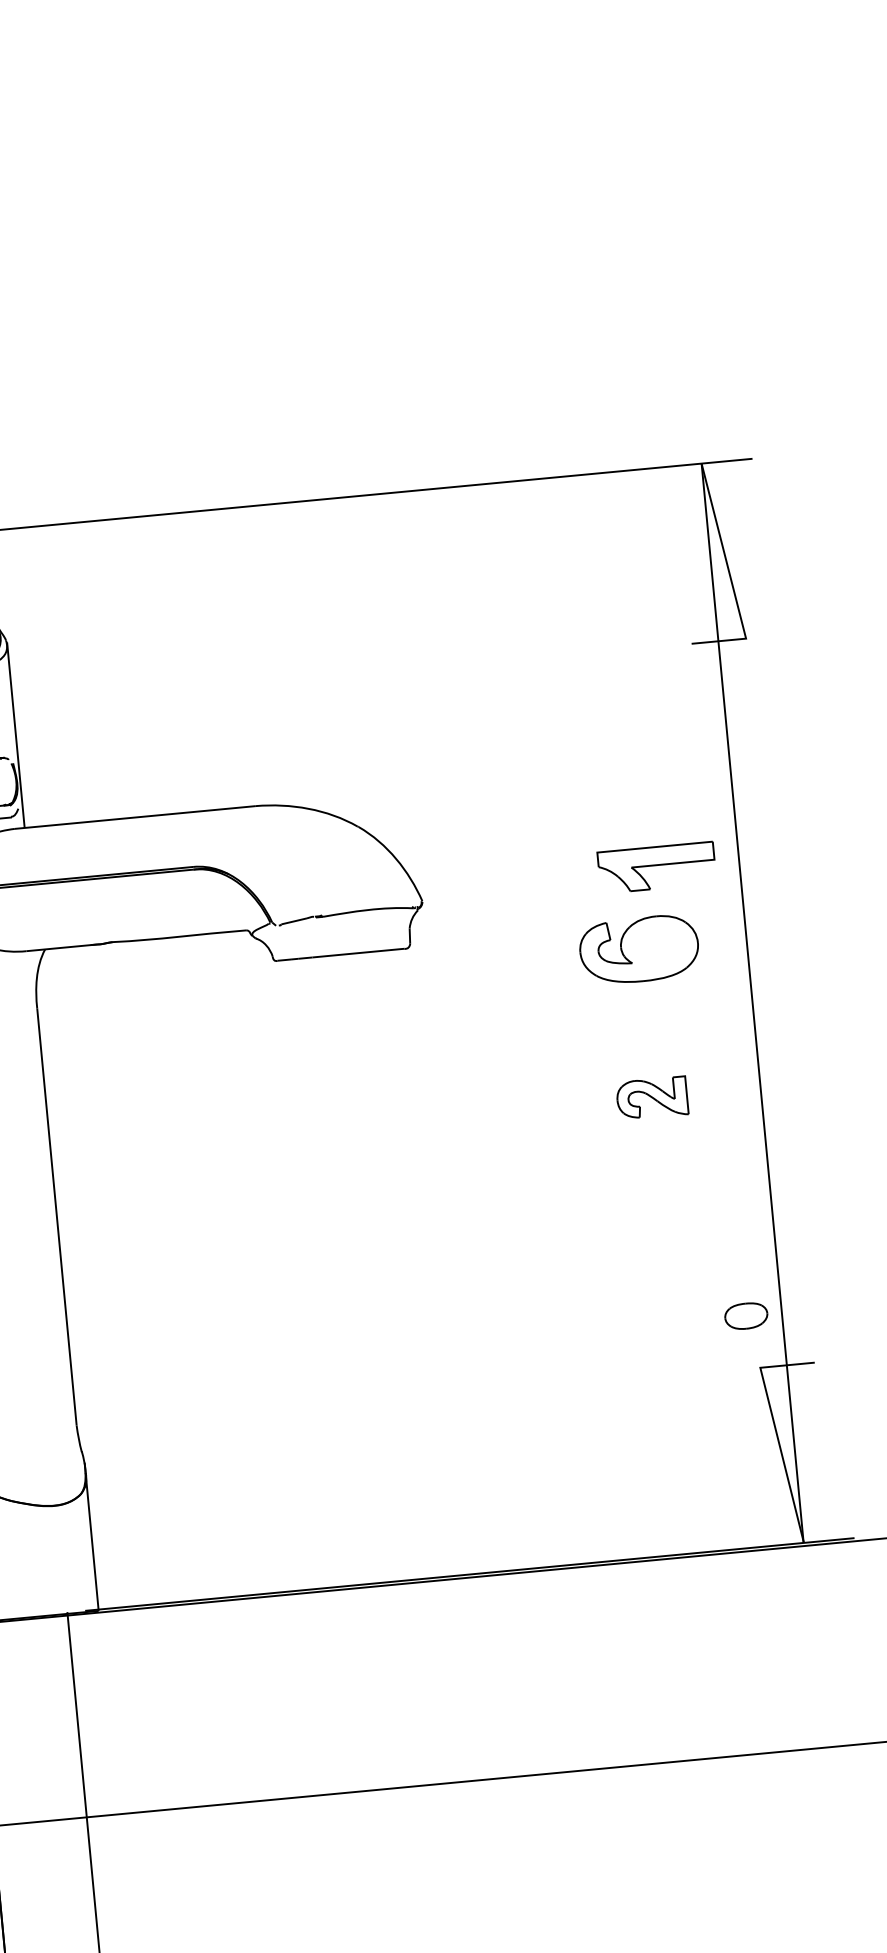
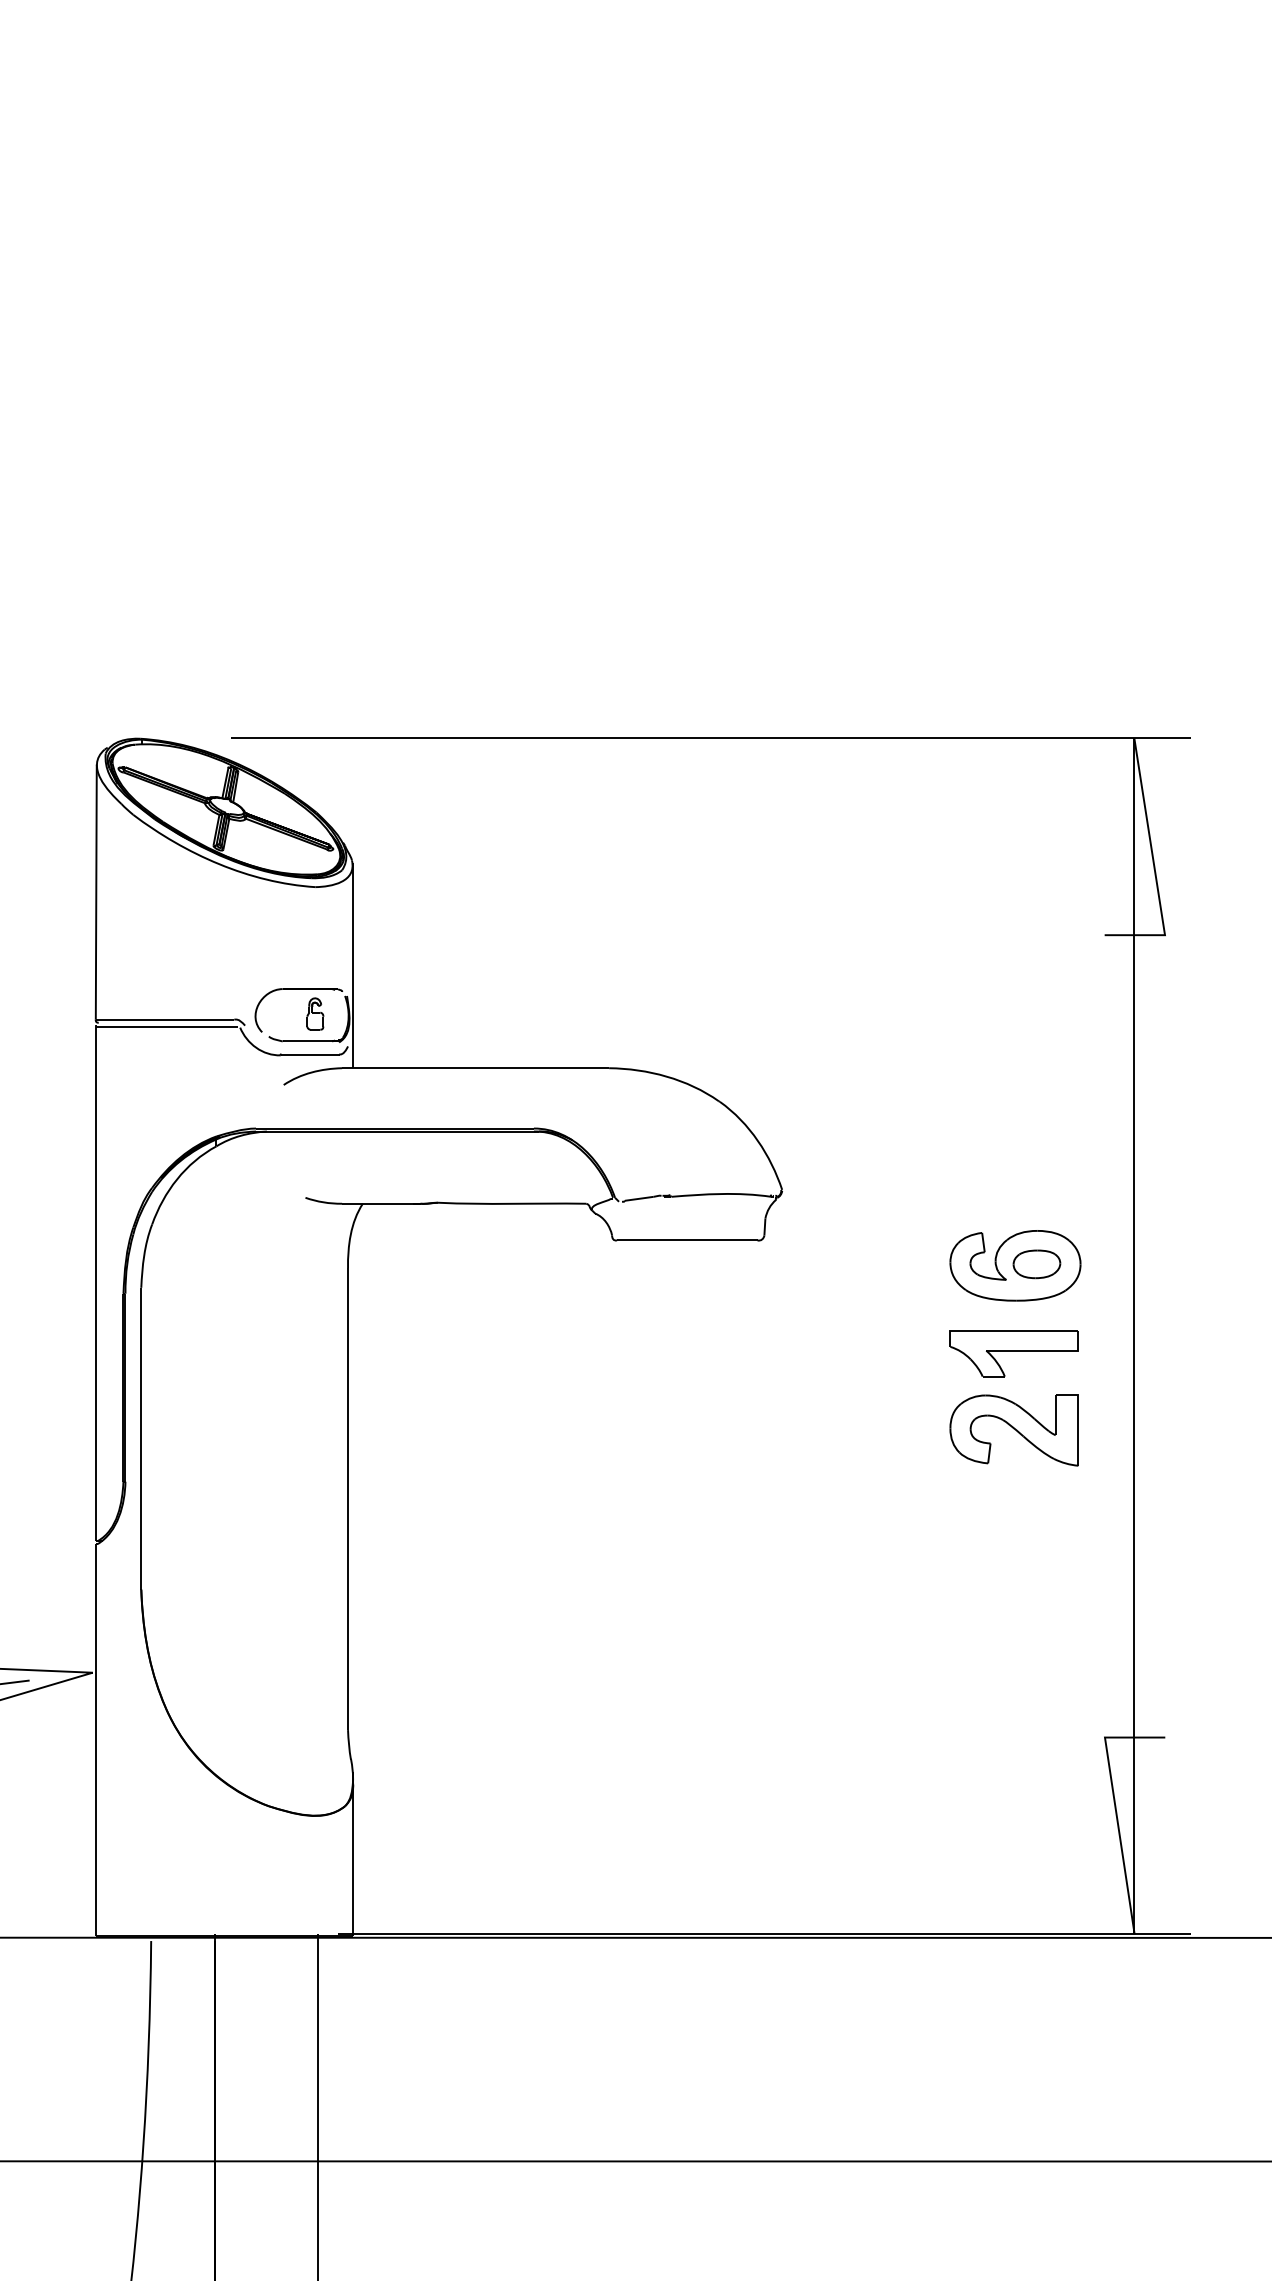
part: (656, 867) -> (1013, 1353), moved
part: (651, 1098) -> (1013, 1430), size x1.67
part: (745, 1316) -> (1036, 1264), moved

